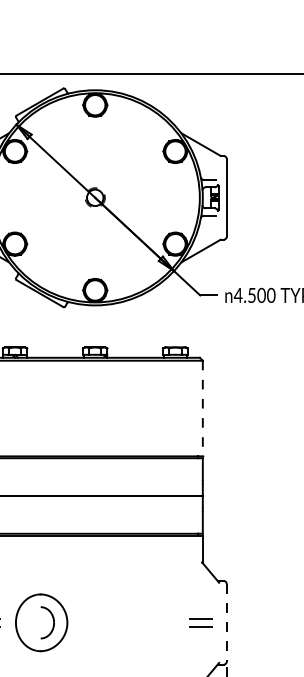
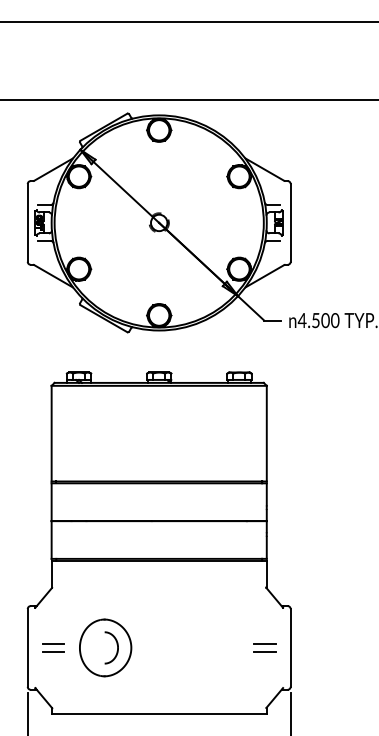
line: (202, 408) -> (266, 433), dashed -> solid
line: (226, 622) -> (290, 647), dashed -> solid

